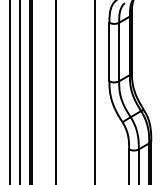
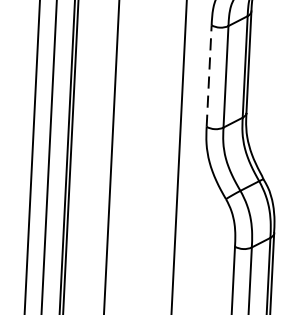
line: (109, 51) -> (209, 75), solid -> dashed

